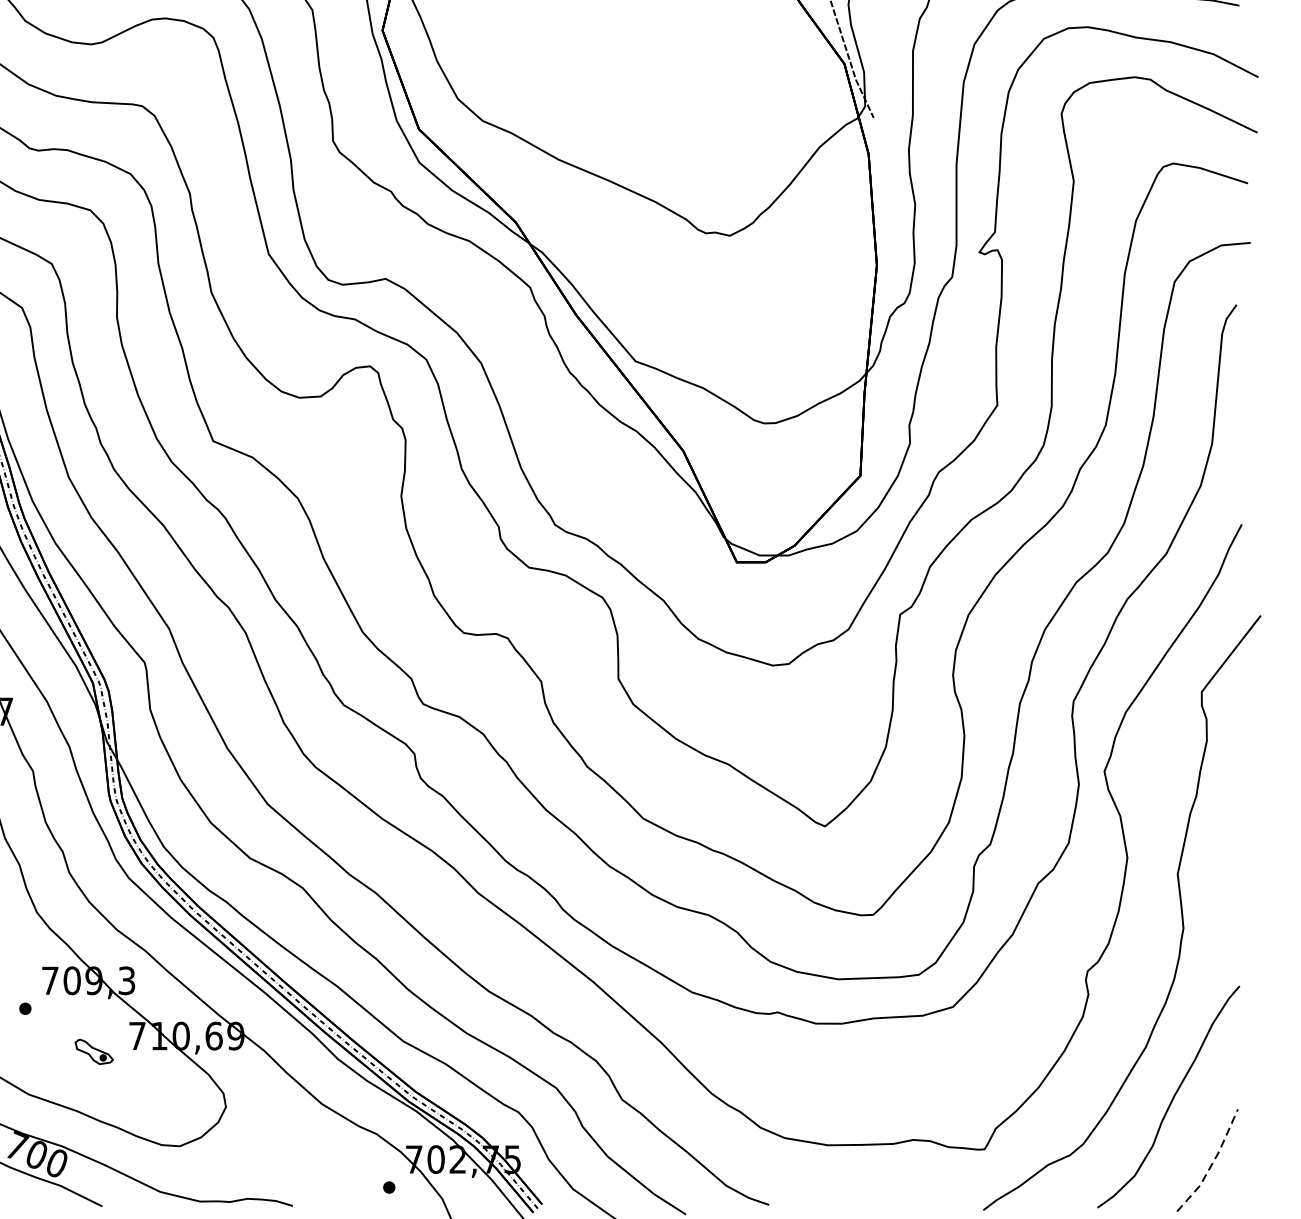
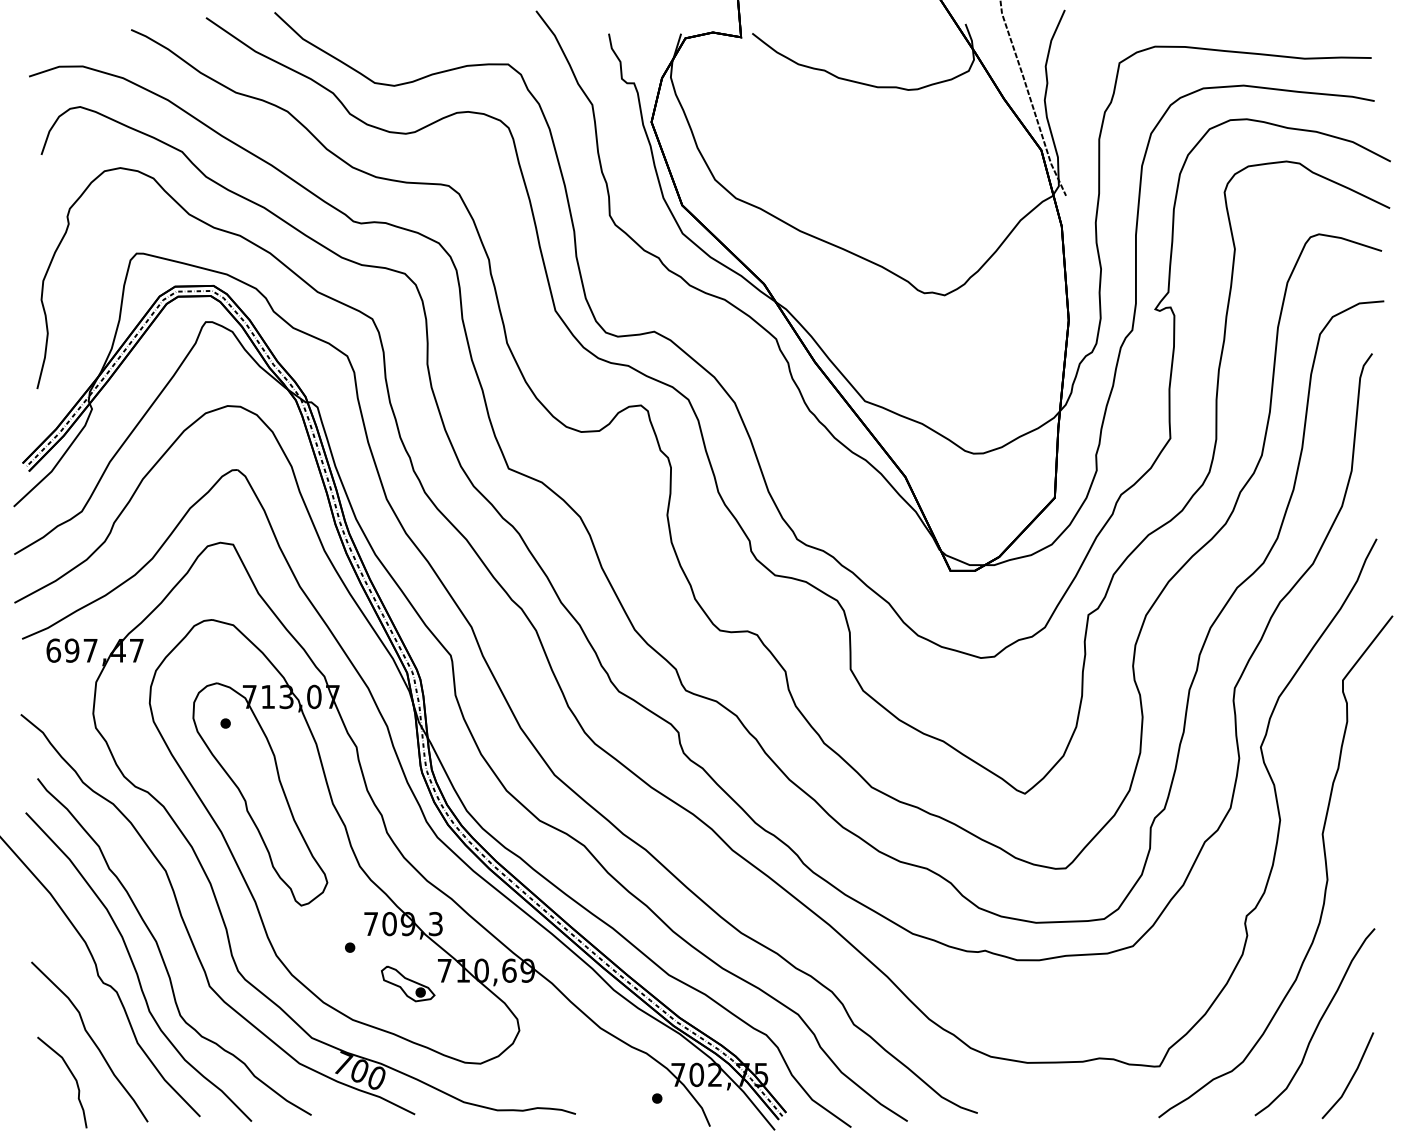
part: (94, 1051) -> (408, 983), size x1.67
line: (1213, 1162) -> (1352, 1077), dashed -> solid

